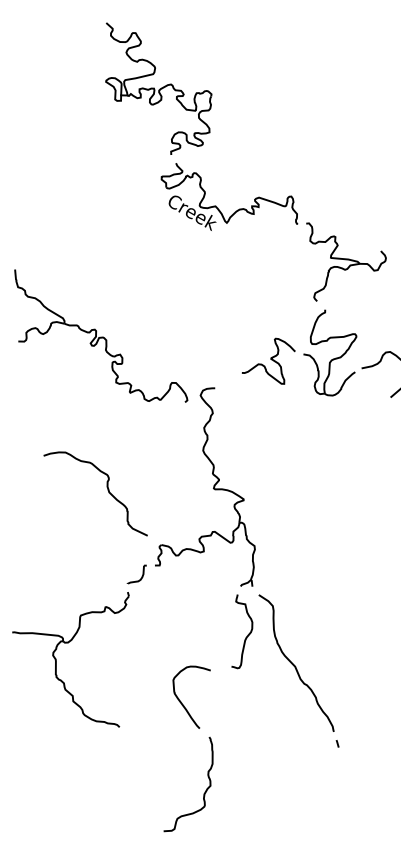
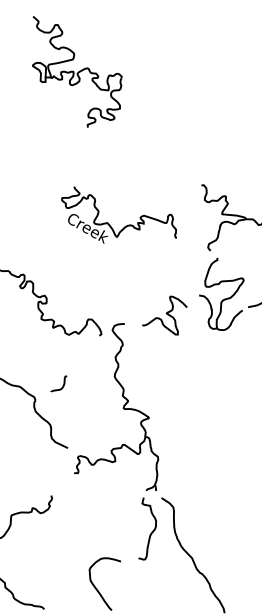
part: (237, 209) -> (125, 225), moved
curve: (270, 359) -> (166, 314), moved
part: (136, 574) -> (58, 383), moved

